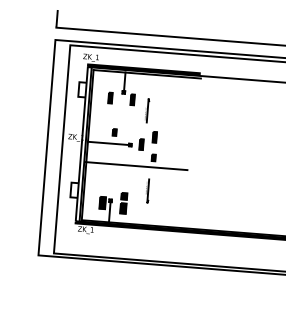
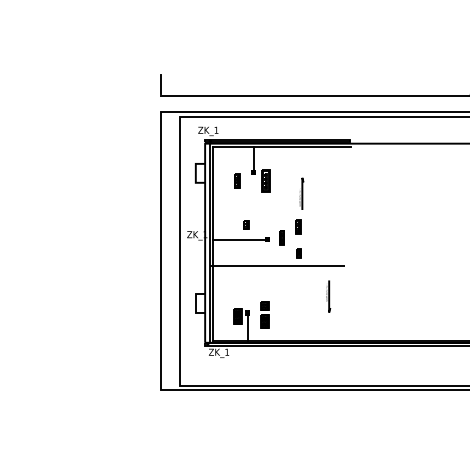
part: (132, 99) -> (265, 180), size x1.6
part: (147, 110) -> (301, 193), moved
part: (147, 190) -> (328, 296), moved

